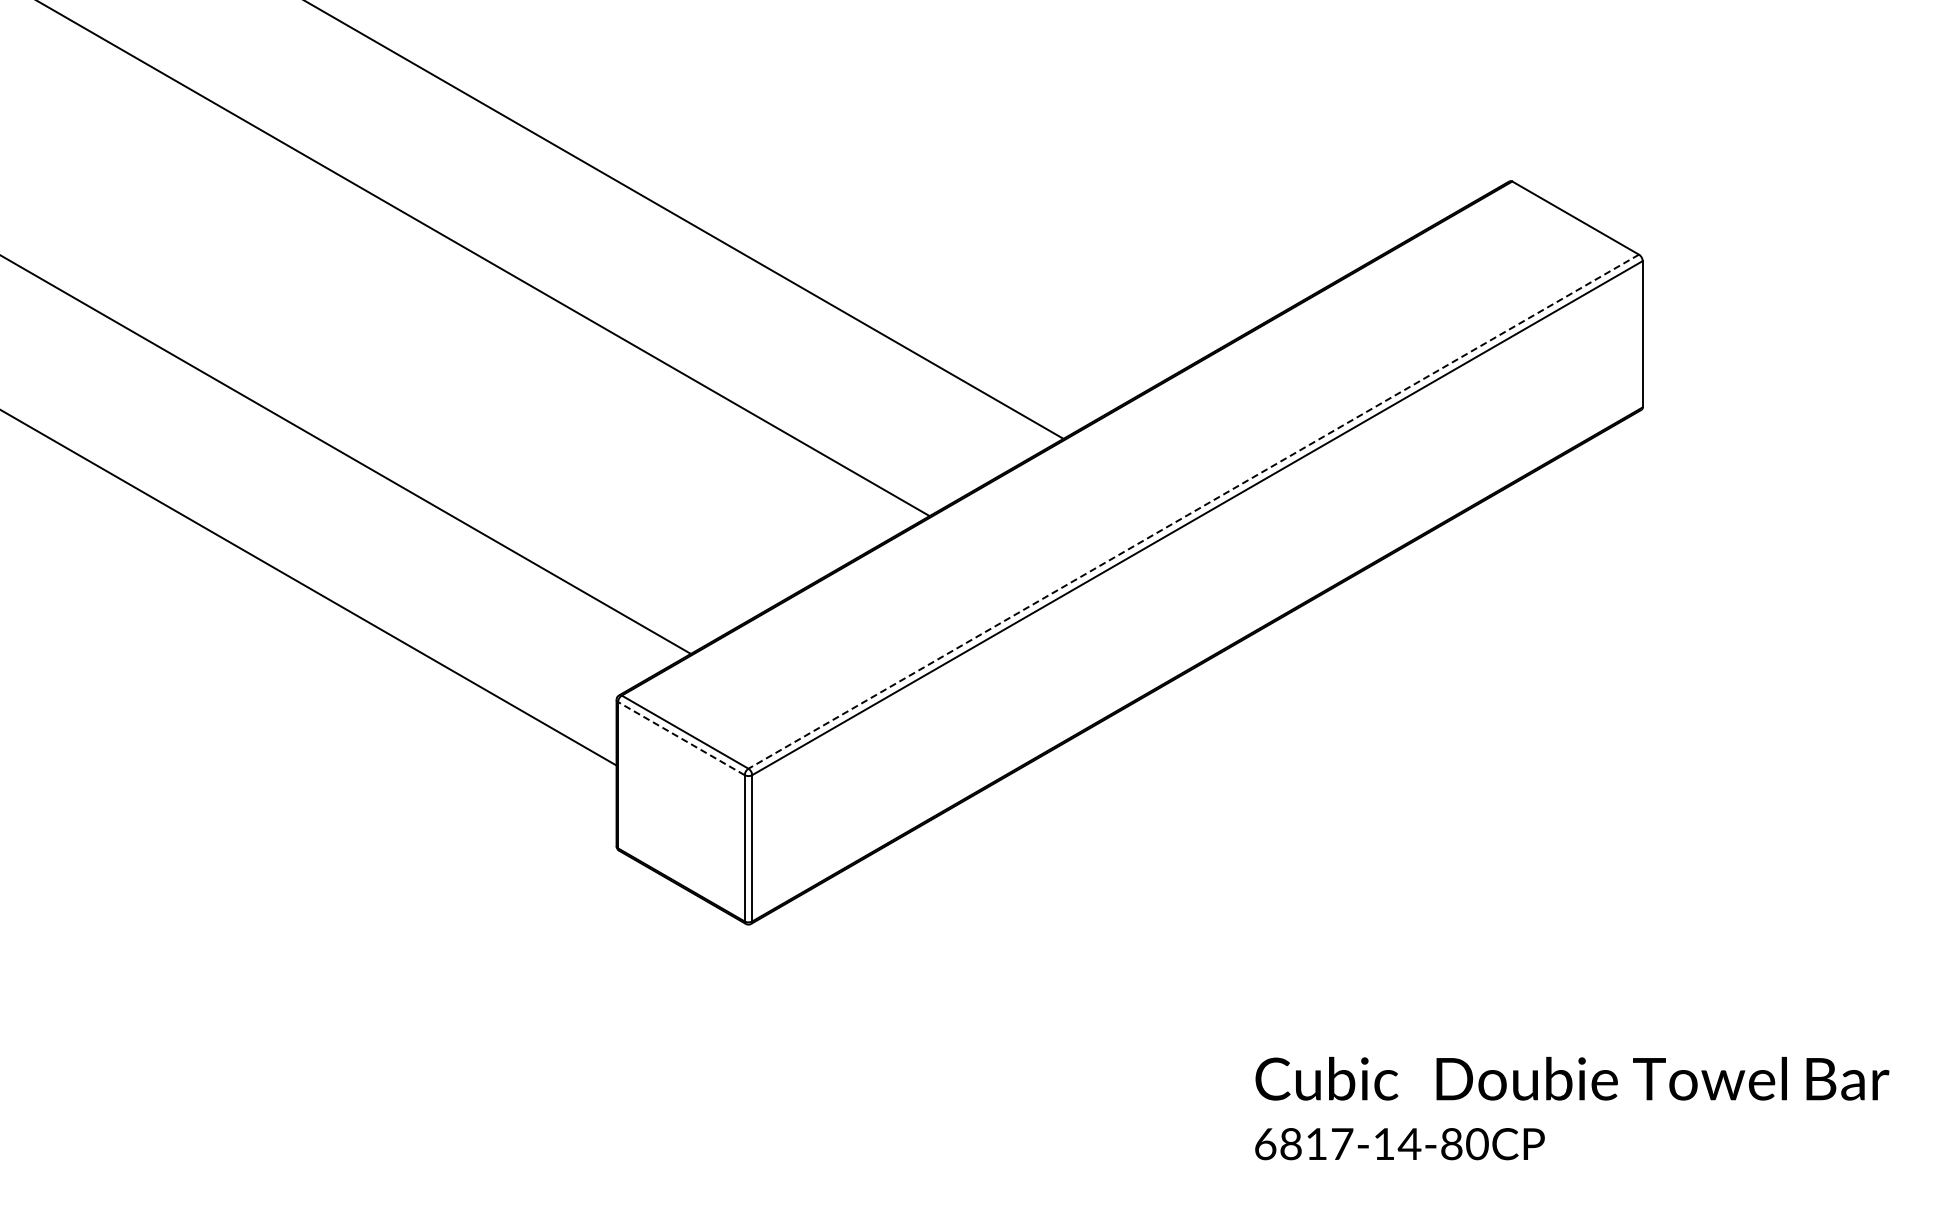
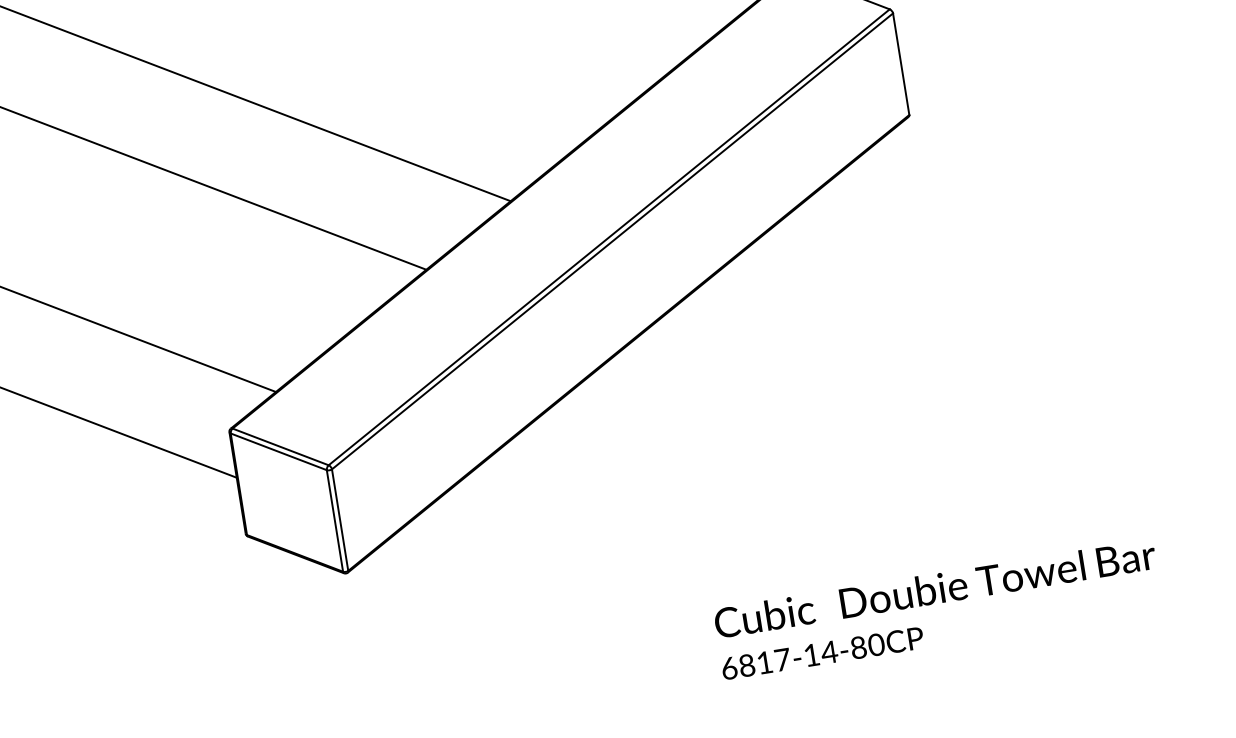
line: (1193, 511) -> (609, 237), dashed -> solid
line: (681, 738) -> (278, 451), dashed -> solid

